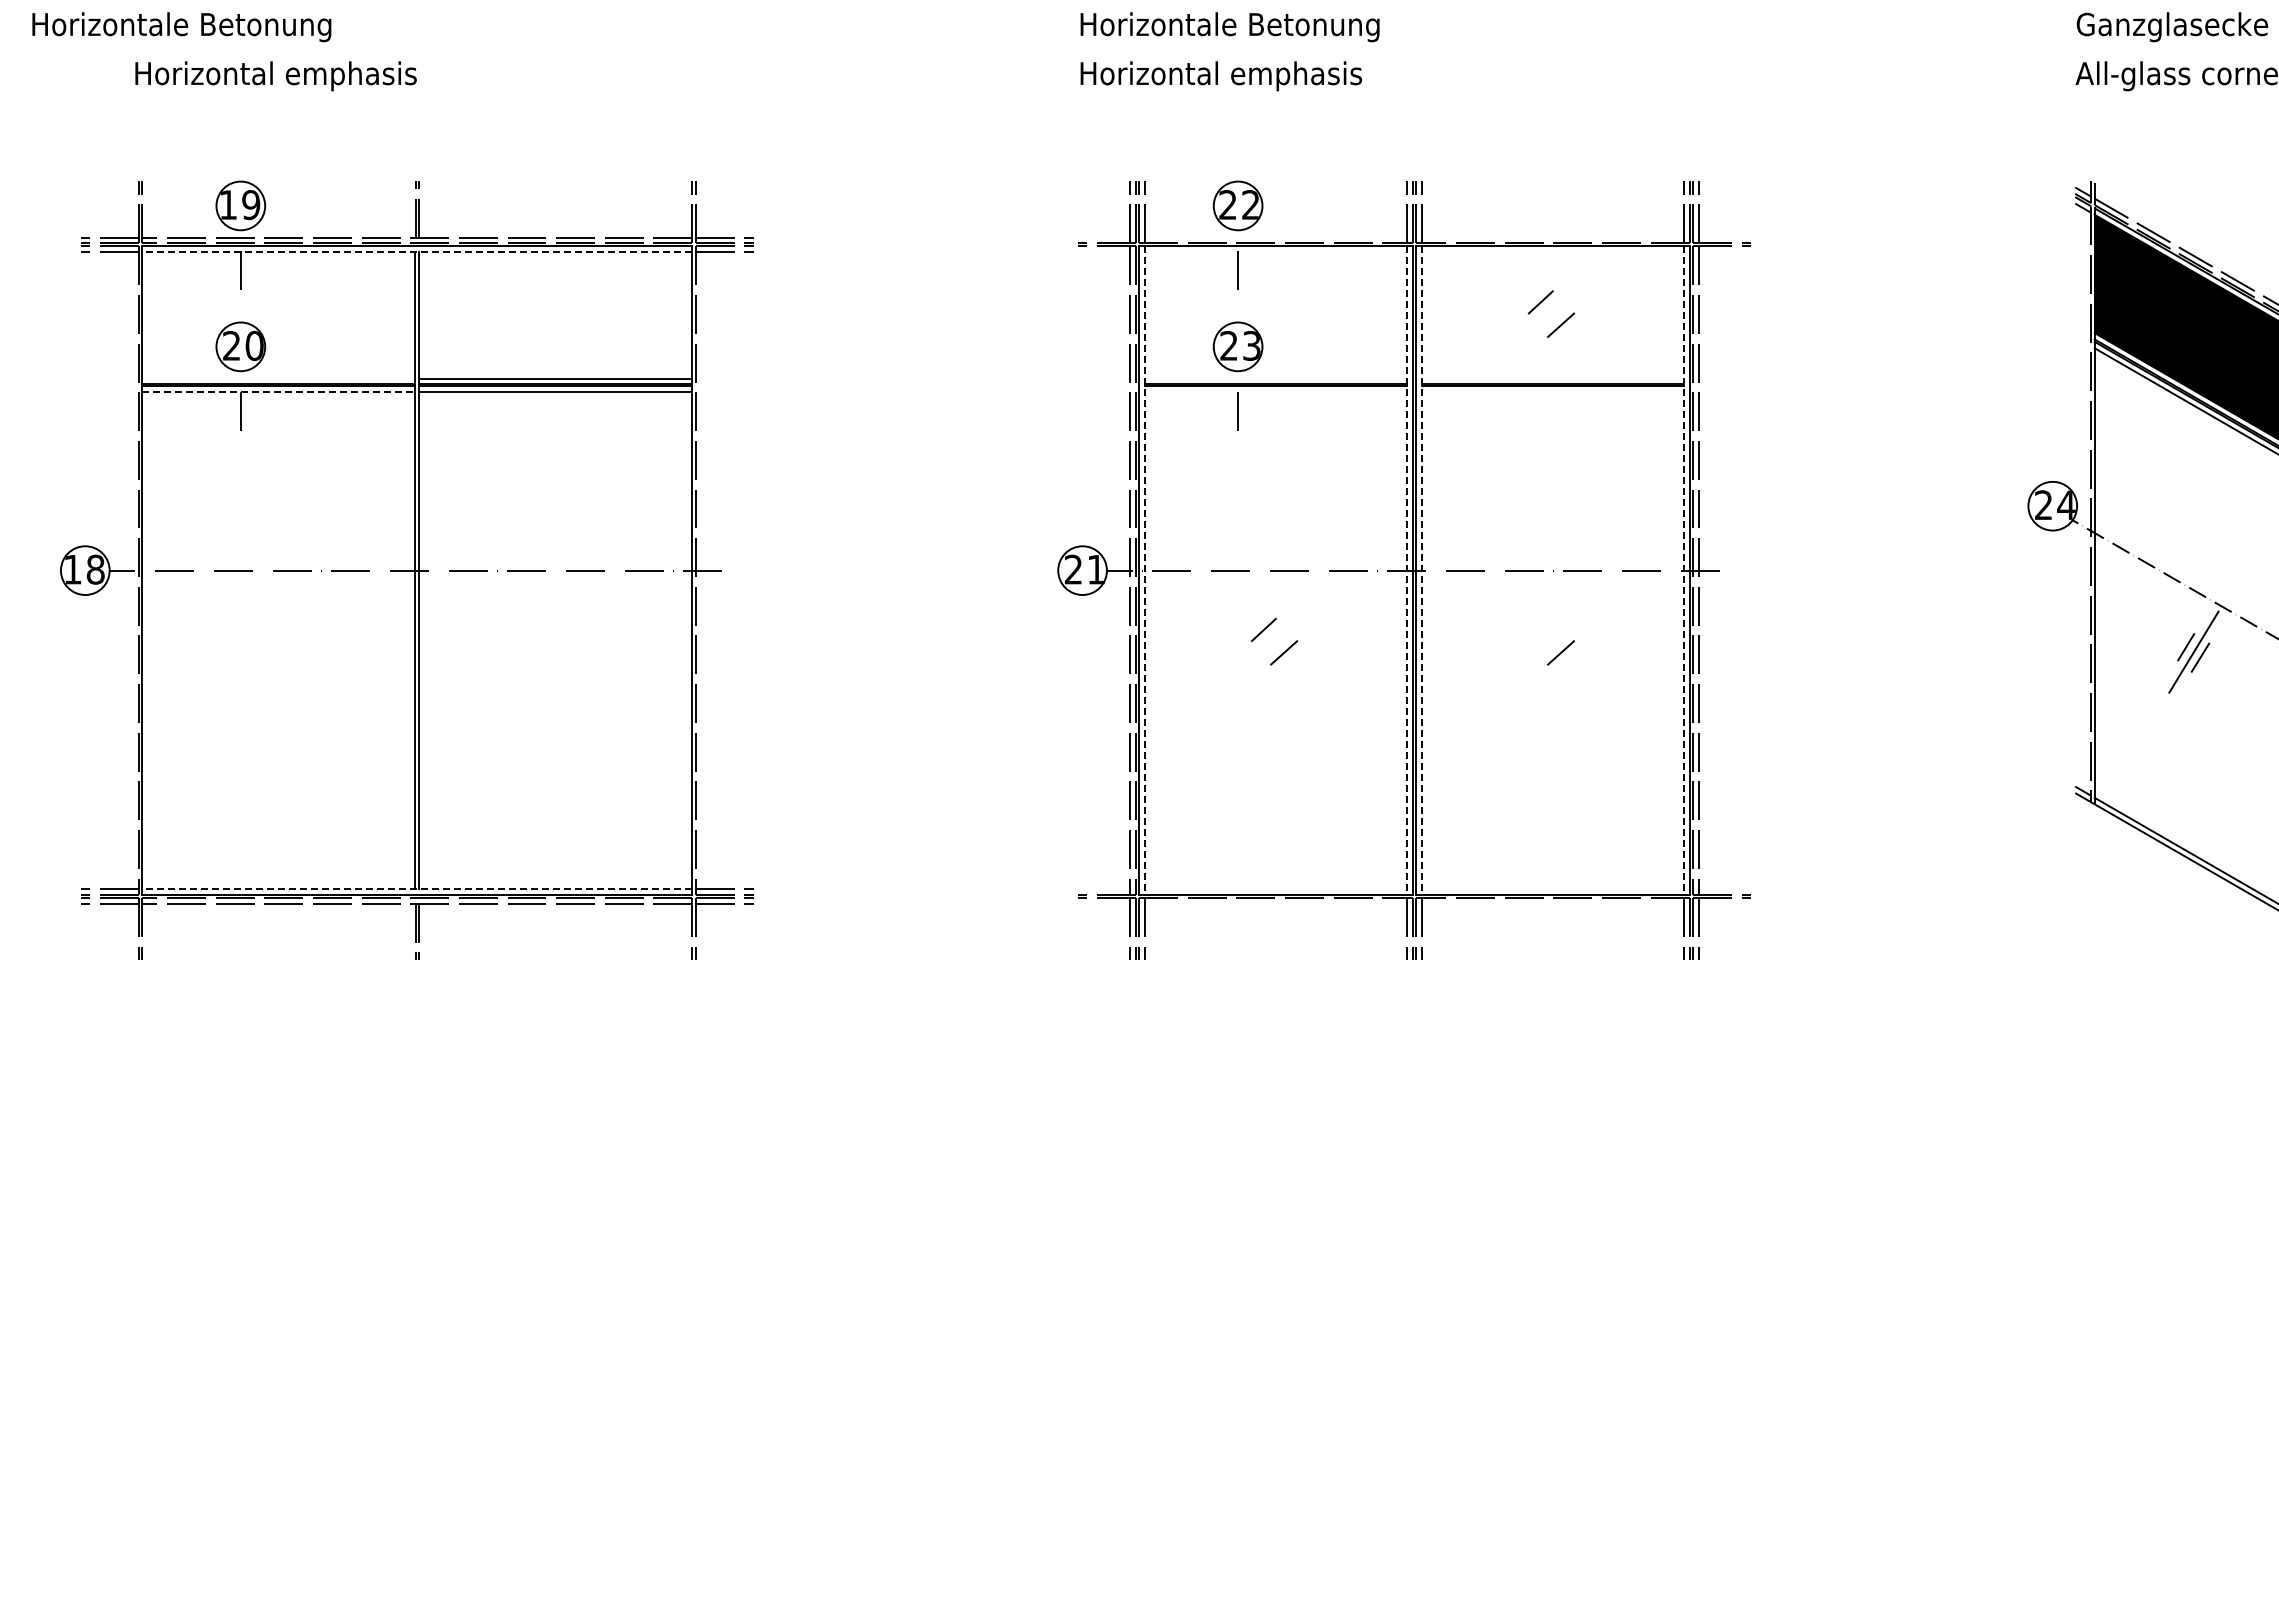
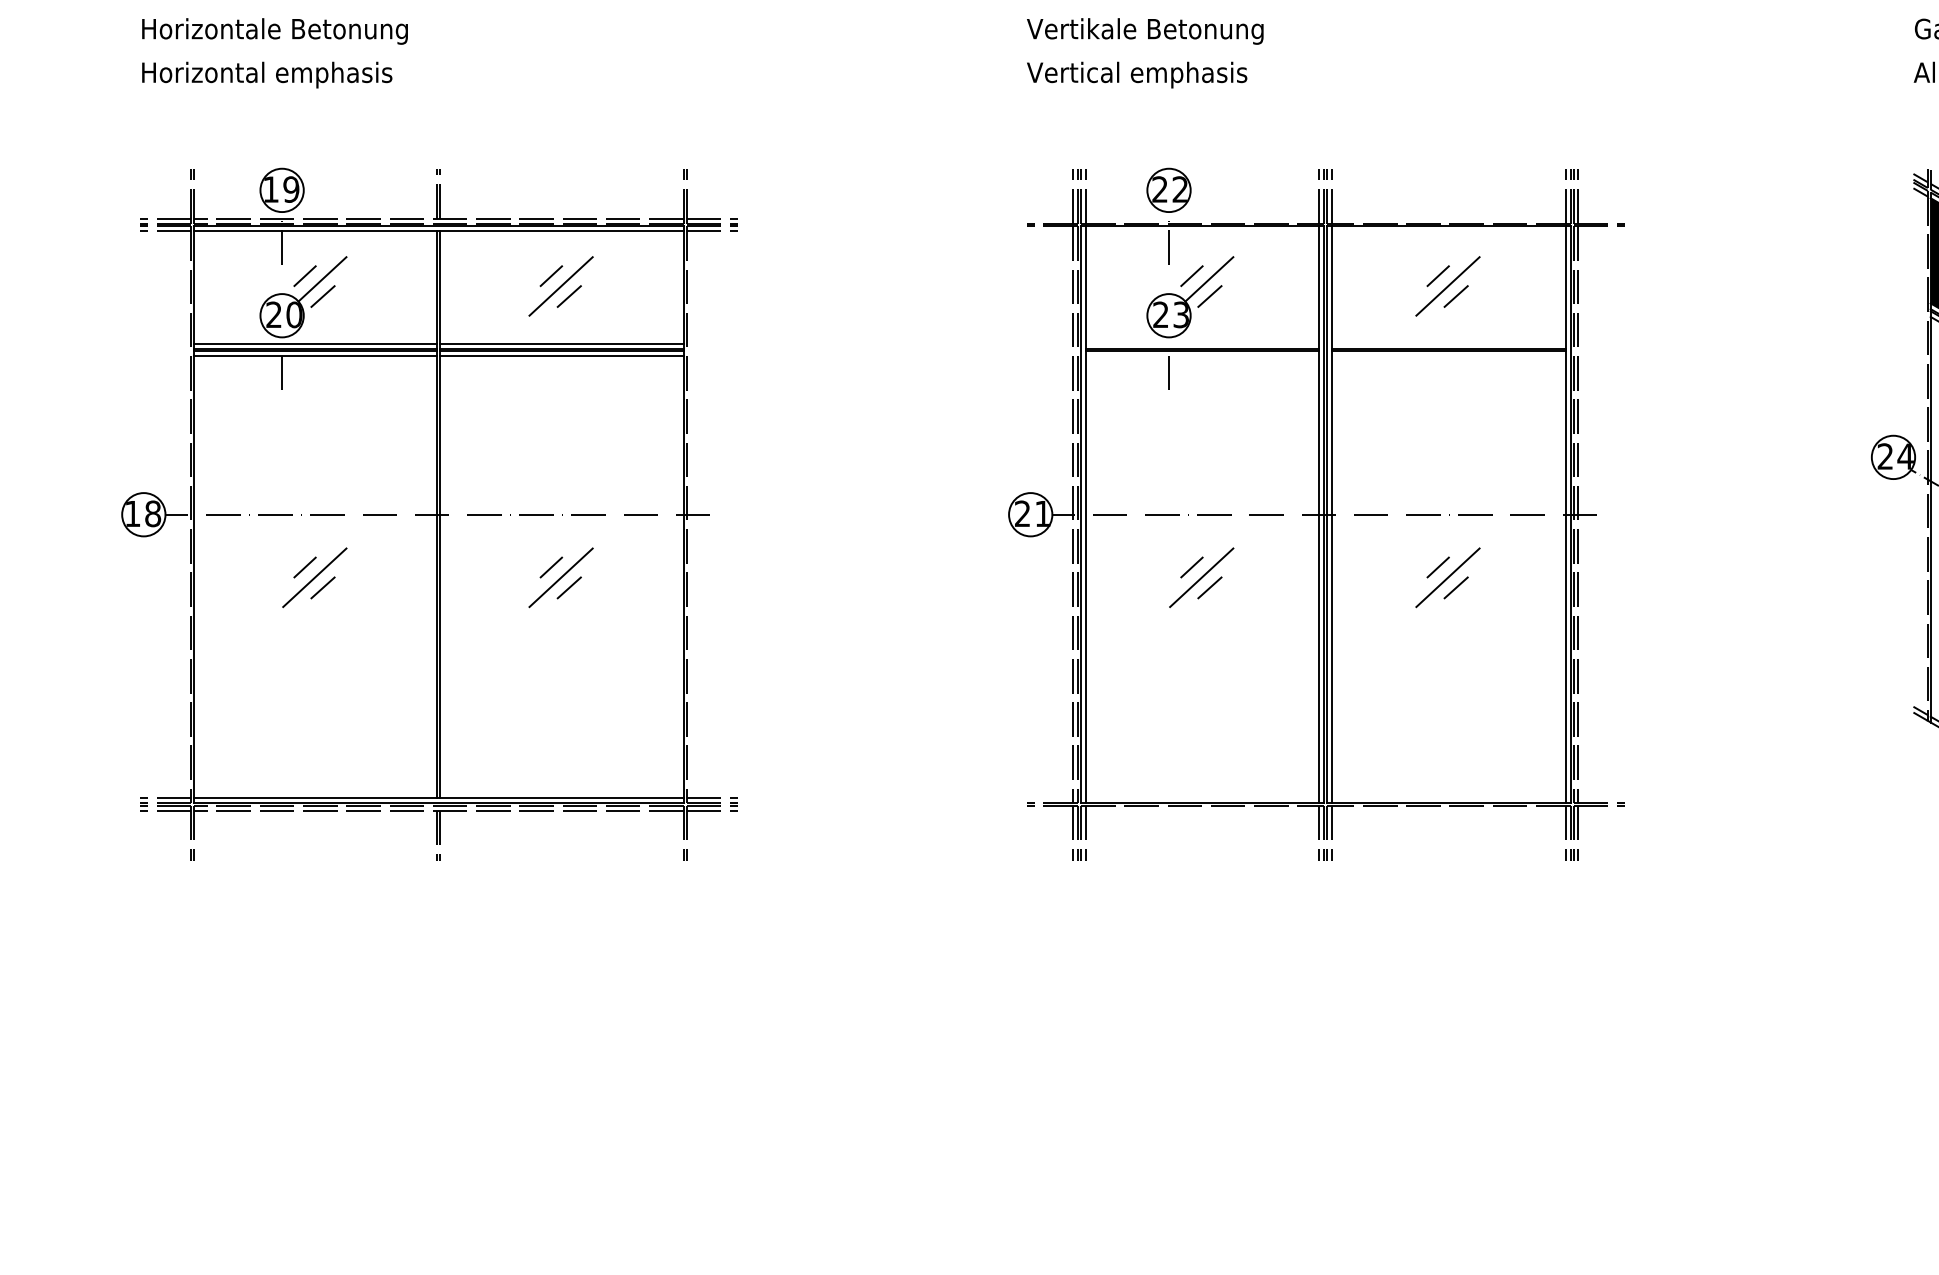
text: (181, 27) -> (274, 31), moved
text: (1228, 27) -> (1160, 31), Horizontale Betonung -> Vertikale Betonung
text: (275, 76) -> (266, 75), moved
text: (1220, 76) -> (1153, 75), Horizontal emphasis -> Vertical emphasis
line: (416, 251) -> (438, 230), dashed -> solid
line: (266, 302) -> (304, 276), added
line: (543, 302) -> (551, 276), added
line: (1263, 302) -> (1191, 276), added
line: (286, 305) -> (322, 278), added
line: (1283, 305) -> (1209, 278), added
line: (554, 313) -> (561, 286), added
line: (1551, 313) -> (1447, 286), added
line: (286, 324) -> (322, 295), added
line: (563, 324) -> (569, 295), added
line: (1284, 324) -> (1210, 295), added
line: (278, 378) -> (315, 343), added
line: (278, 391) -> (315, 355), dashed -> solid
line: (1144, 571) -> (1085, 515), dashed -> solid
line: (1407, 571) -> (1319, 515), dashed -> solid
line: (1421, 571) -> (1332, 515), dashed -> solid
line: (1684, 571) -> (1565, 515), dashed -> solid
line: (266, 629) -> (304, 567), added
line: (543, 629) -> (551, 567), added
line: (1540, 629) -> (1437, 567), added
line: (277, 641) -> (314, 577), added
line: (554, 641) -> (561, 577), added
line: (1274, 641) -> (1201, 577), added
line: (1551, 641) -> (1447, 577), added
line: (286, 652) -> (322, 587), added
line: (563, 652) -> (569, 587), added
line: (416, 889) -> (438, 798), dashed -> solid

